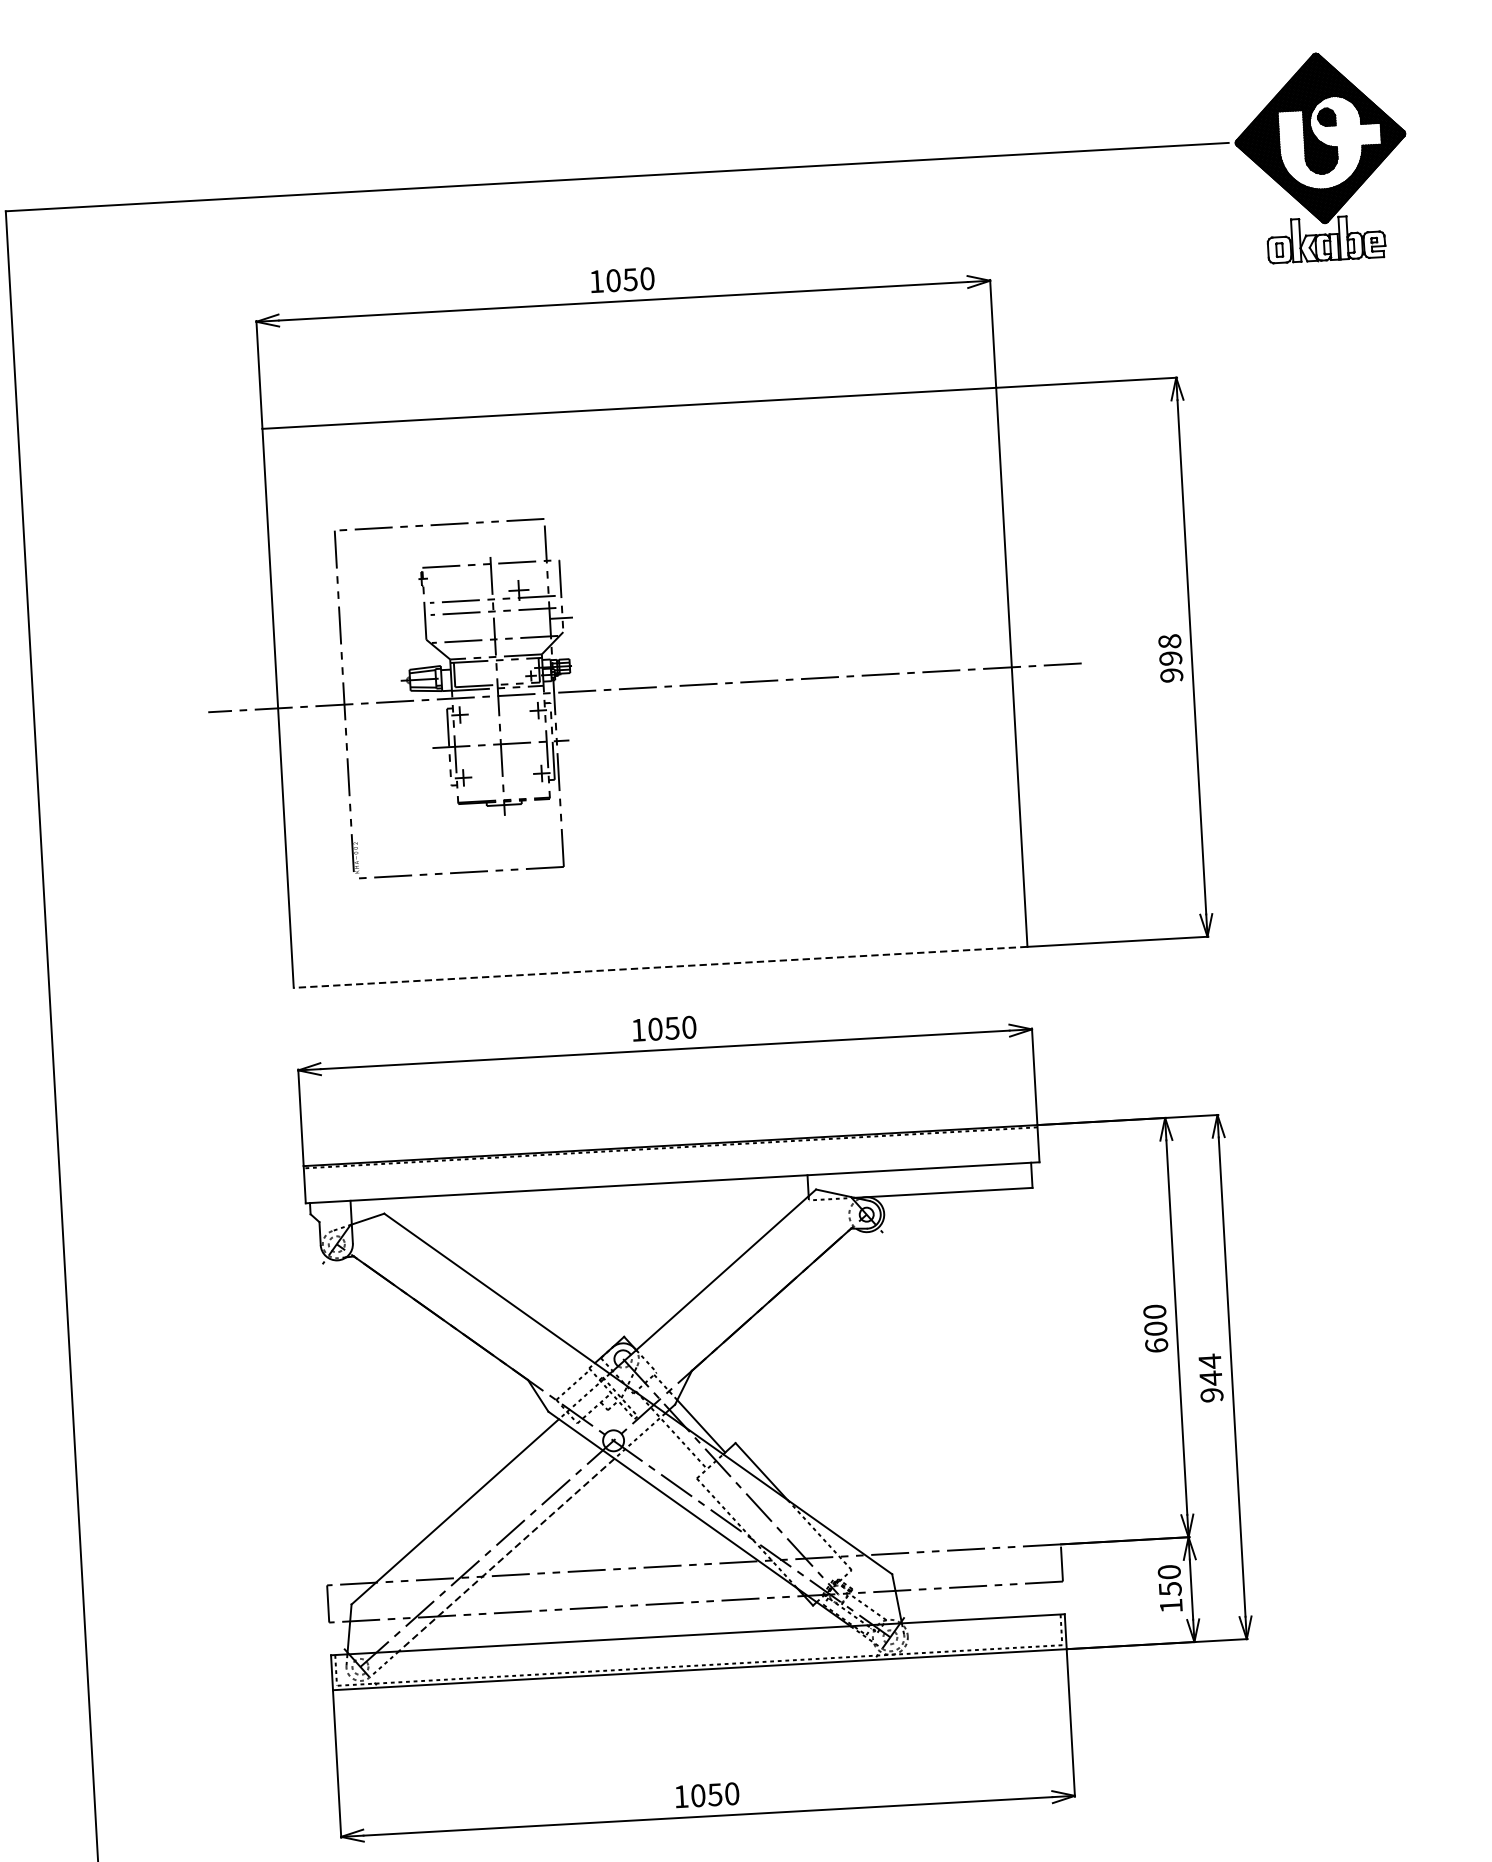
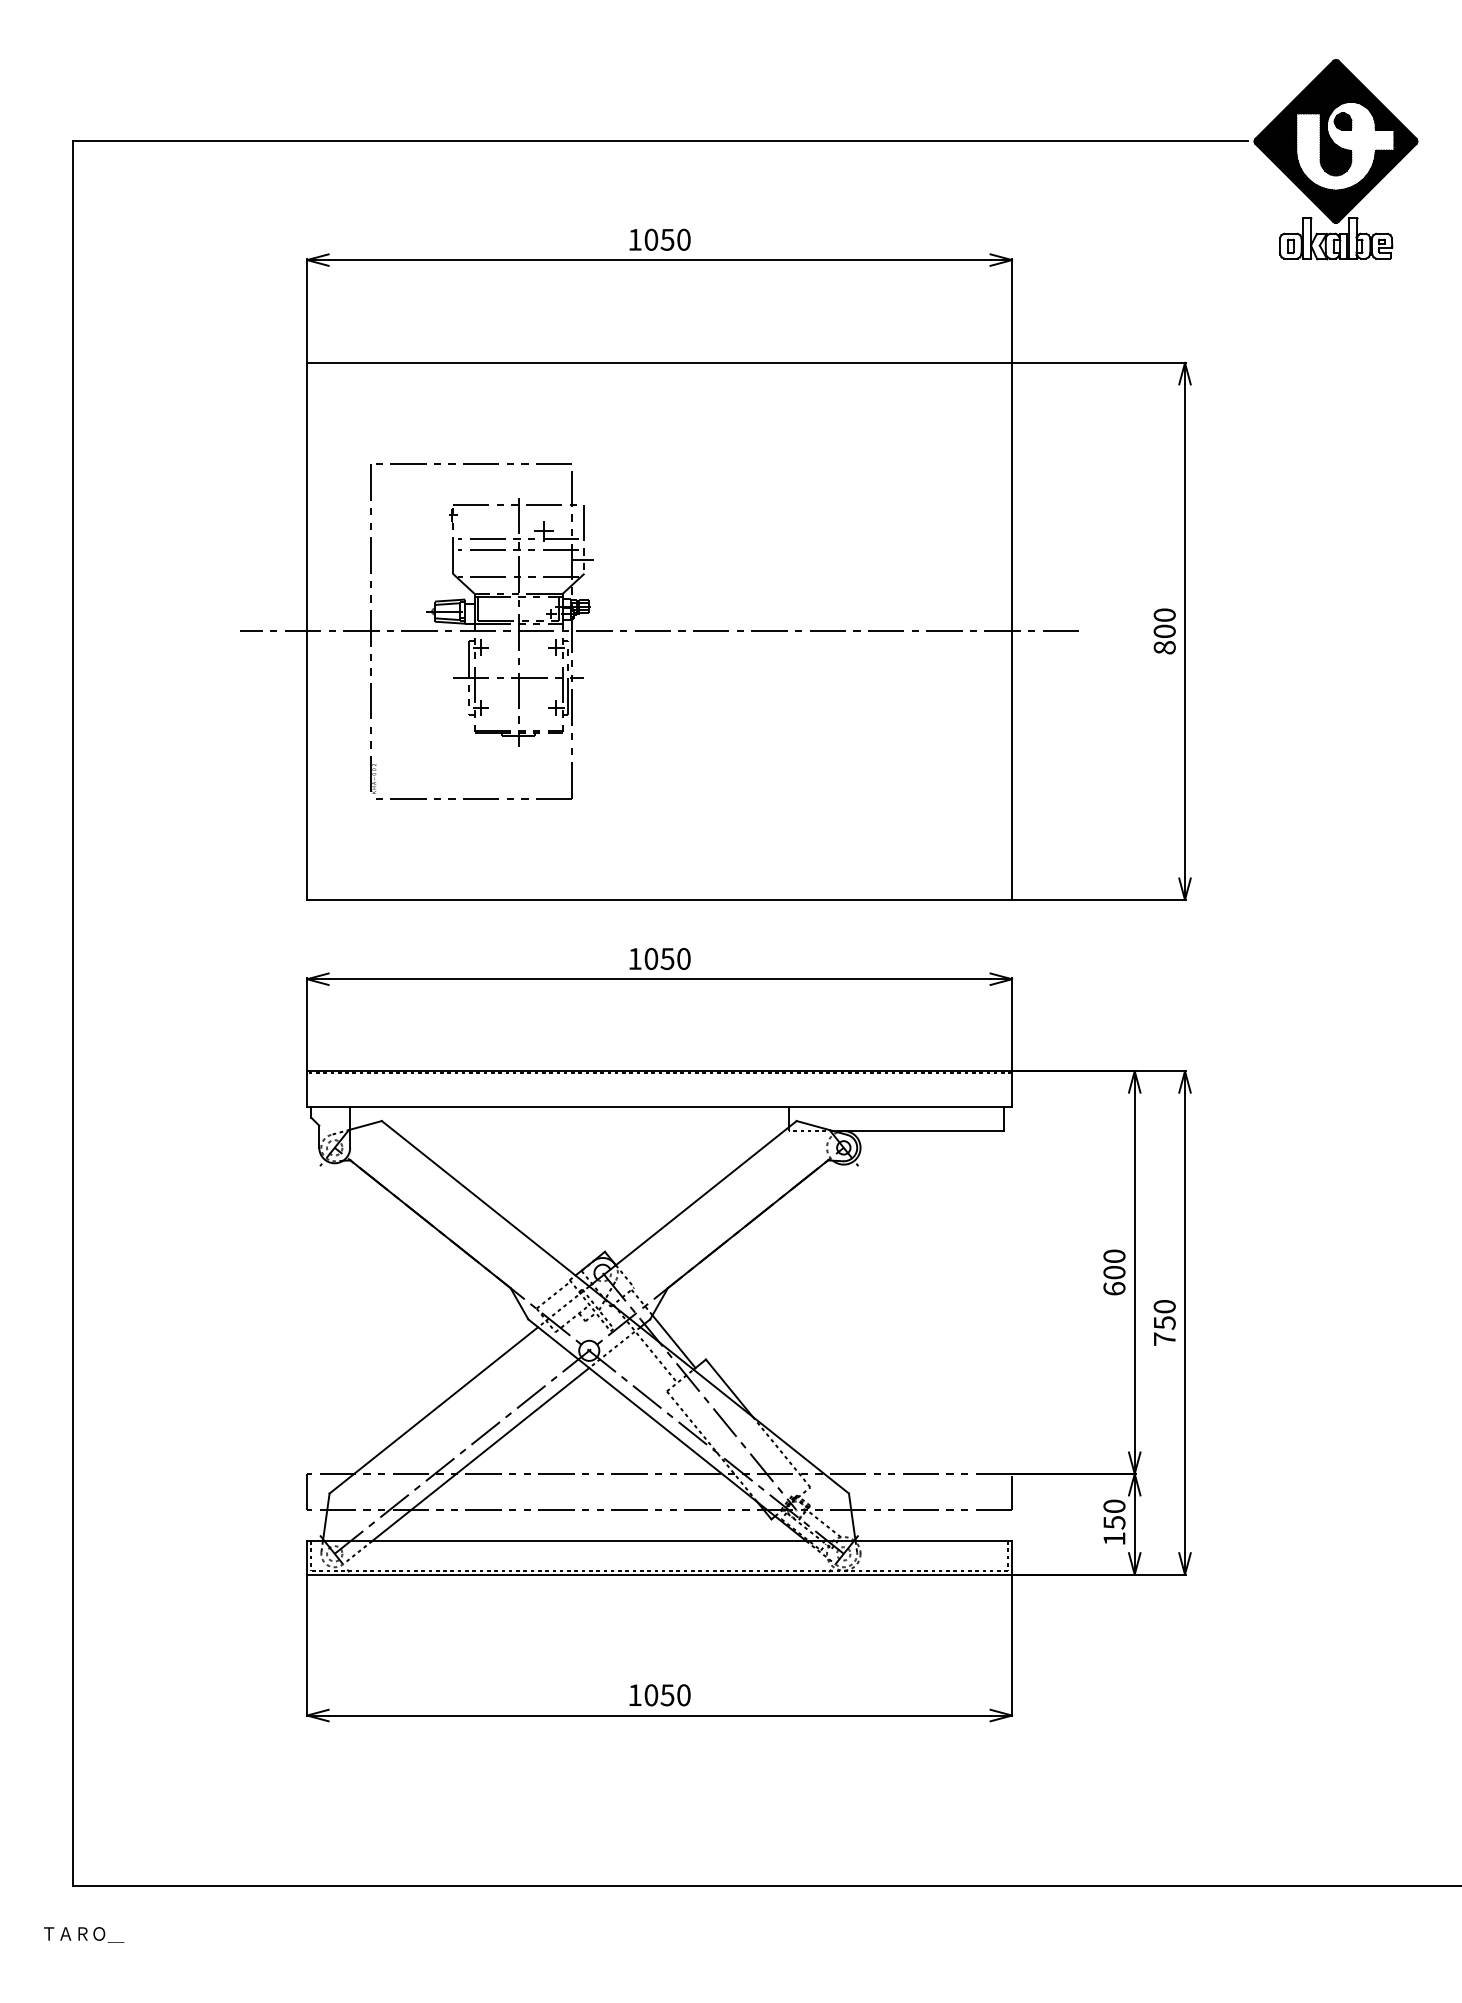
text: (1170, 658) -> (1164, 631), 998 -> 800
line: (660, 966) -> (659, 899), dashed -> solid
text: (1210, 1377) -> (1164, 1322), 944 -> 750
line: (506, 1555) -> (480, 1454), dashed -> solid

